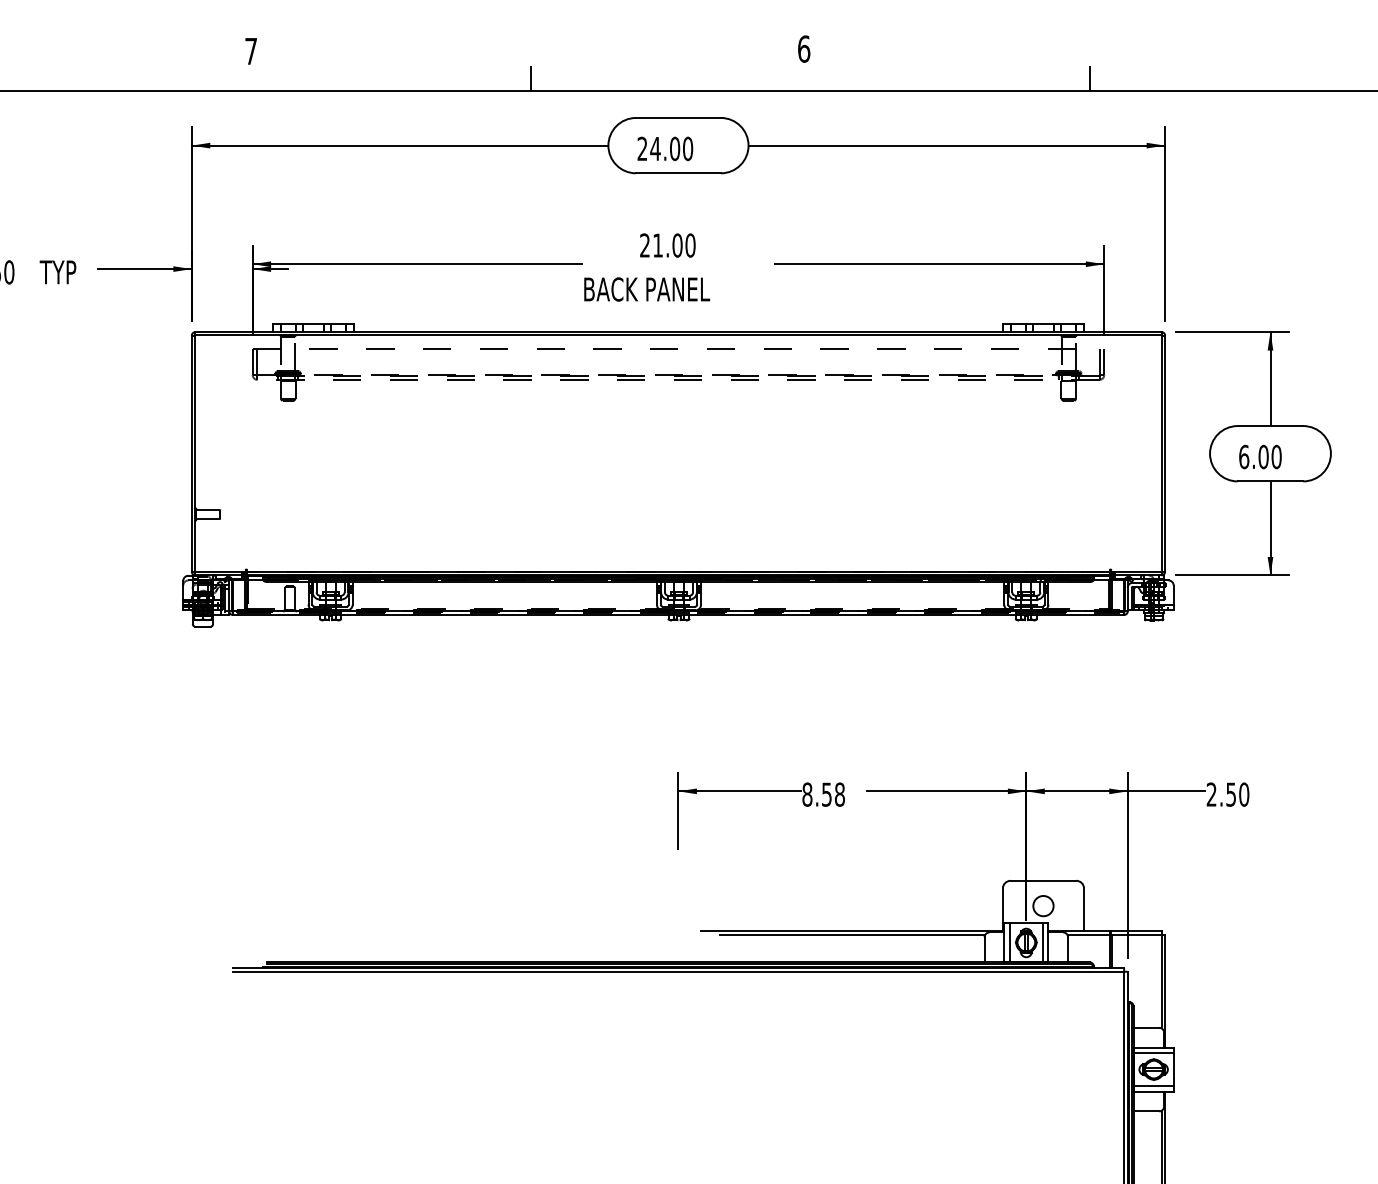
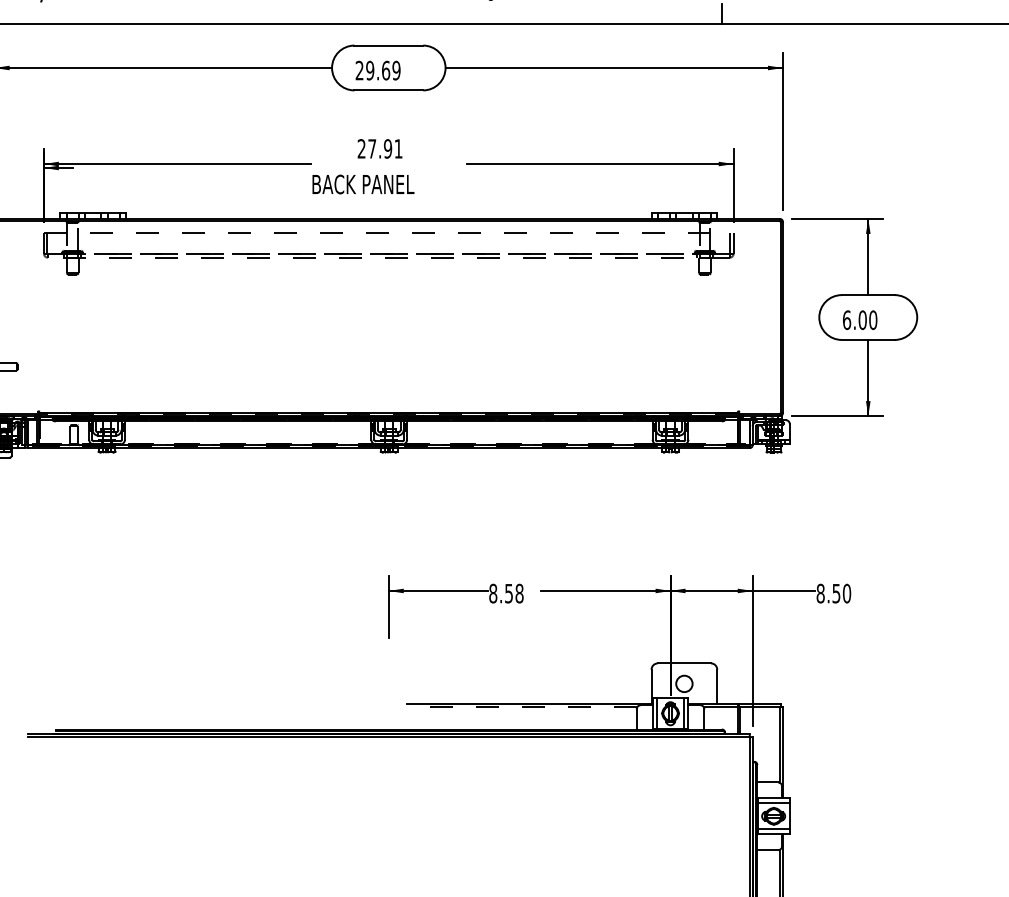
line: (530, 79) -> (268, 14), removed
text: (671, 148) -> (383, 70), 24.00 -> 29.69
text: (674, 245) -> (385, 148), 21.00 -> 27.91
text: (1211, 794) -> (820, 593), 2.50 -> 8.50
line: (852, 935) -> (529, 707), solid -> dashed

